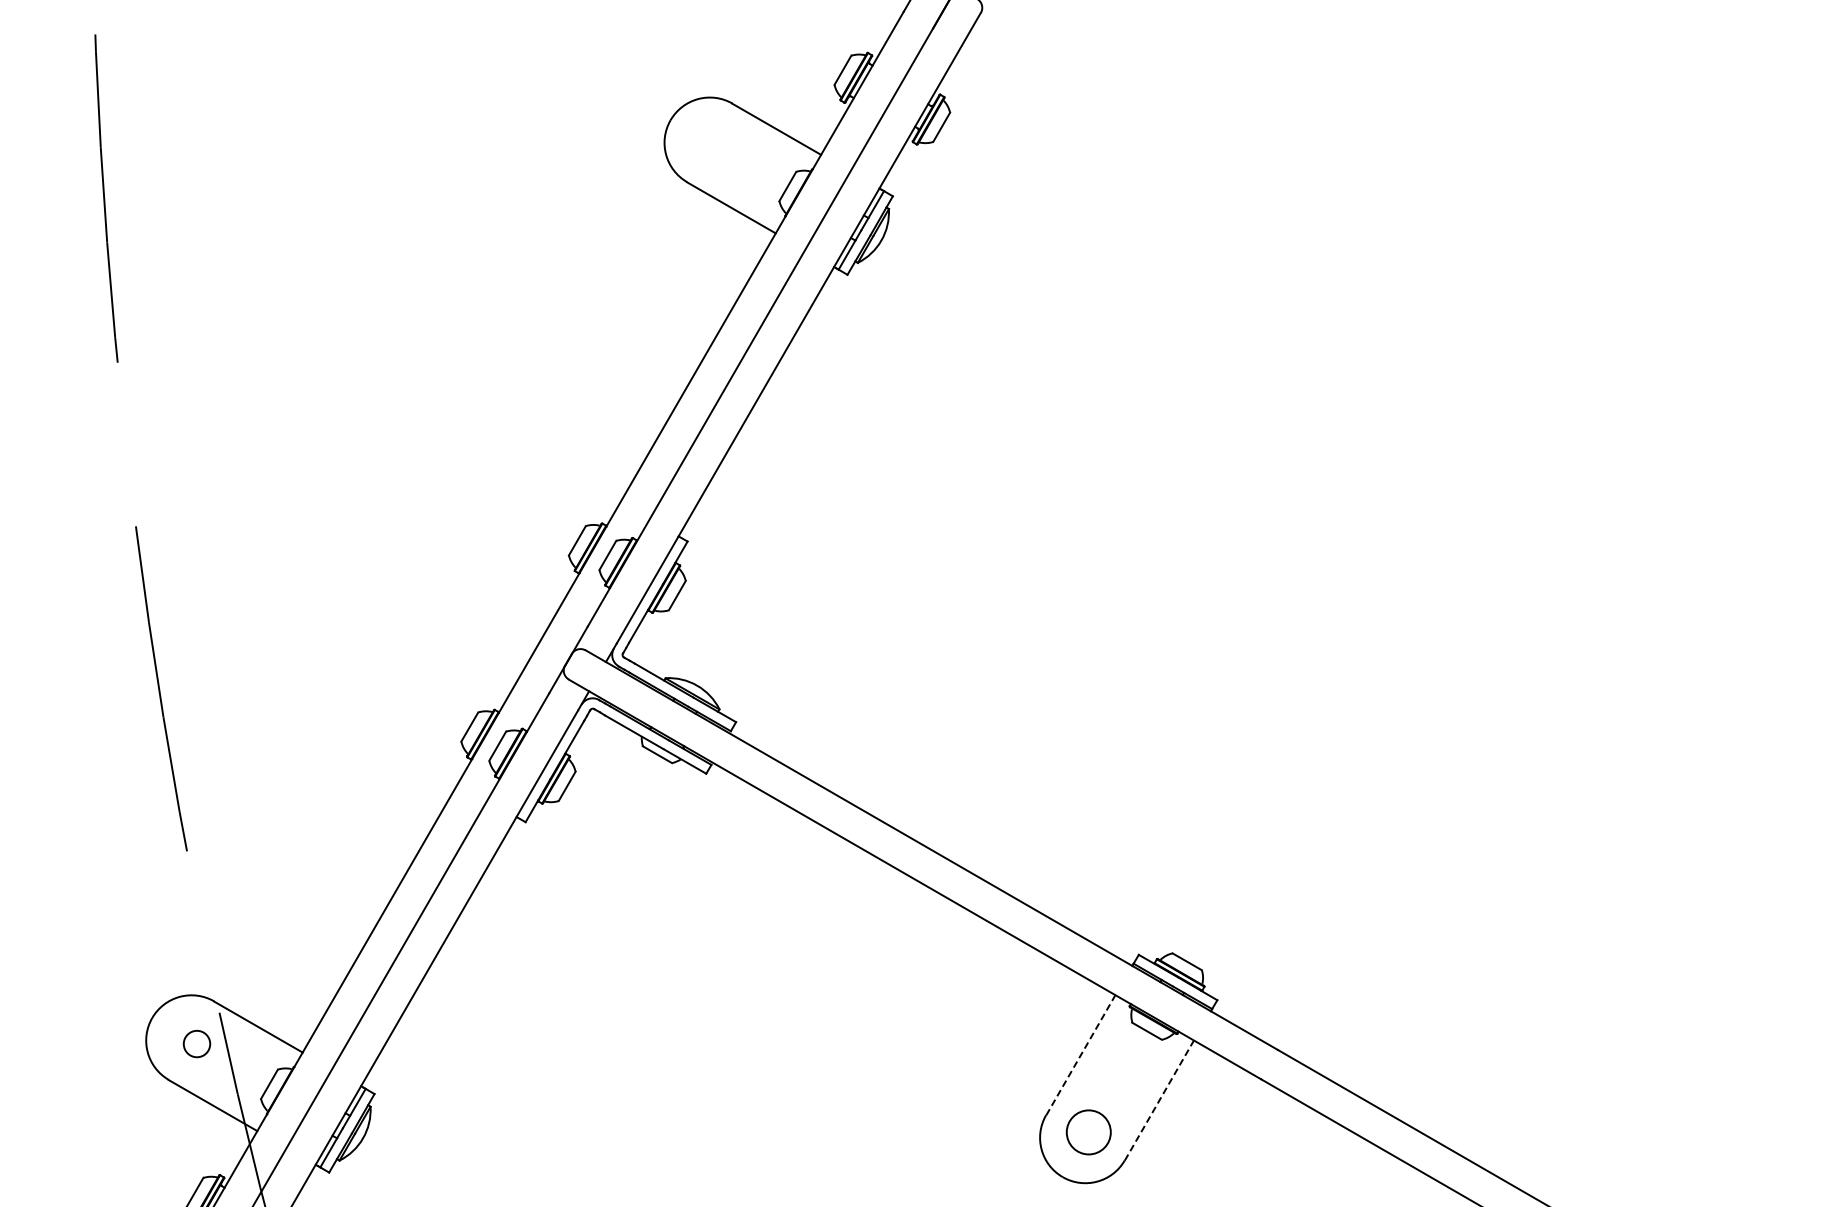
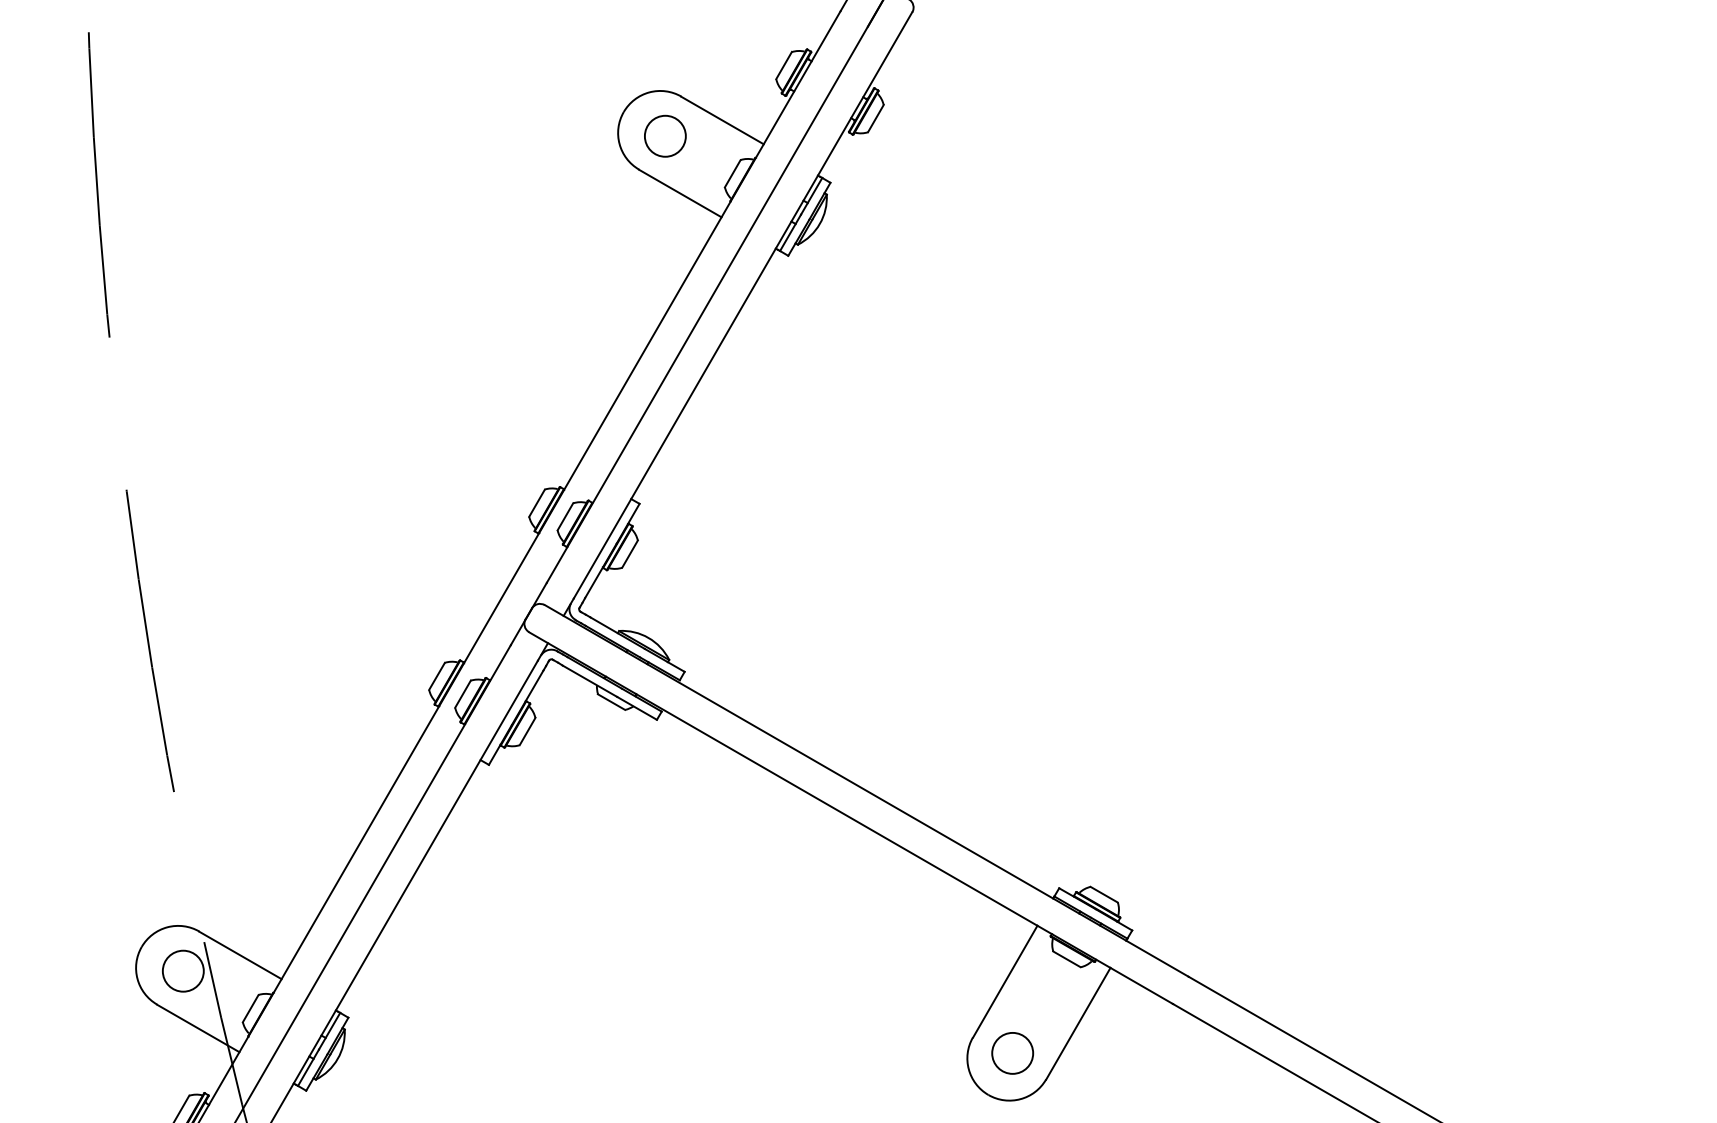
circle: (715, 146) -> (665, 136), added
circle: (196, 1044) -> (182, 971), size x1.67
line: (1081, 1054) -> (1005, 980), dashed -> solid
line: (1159, 1100) -> (1078, 1023), dashed -> solid

